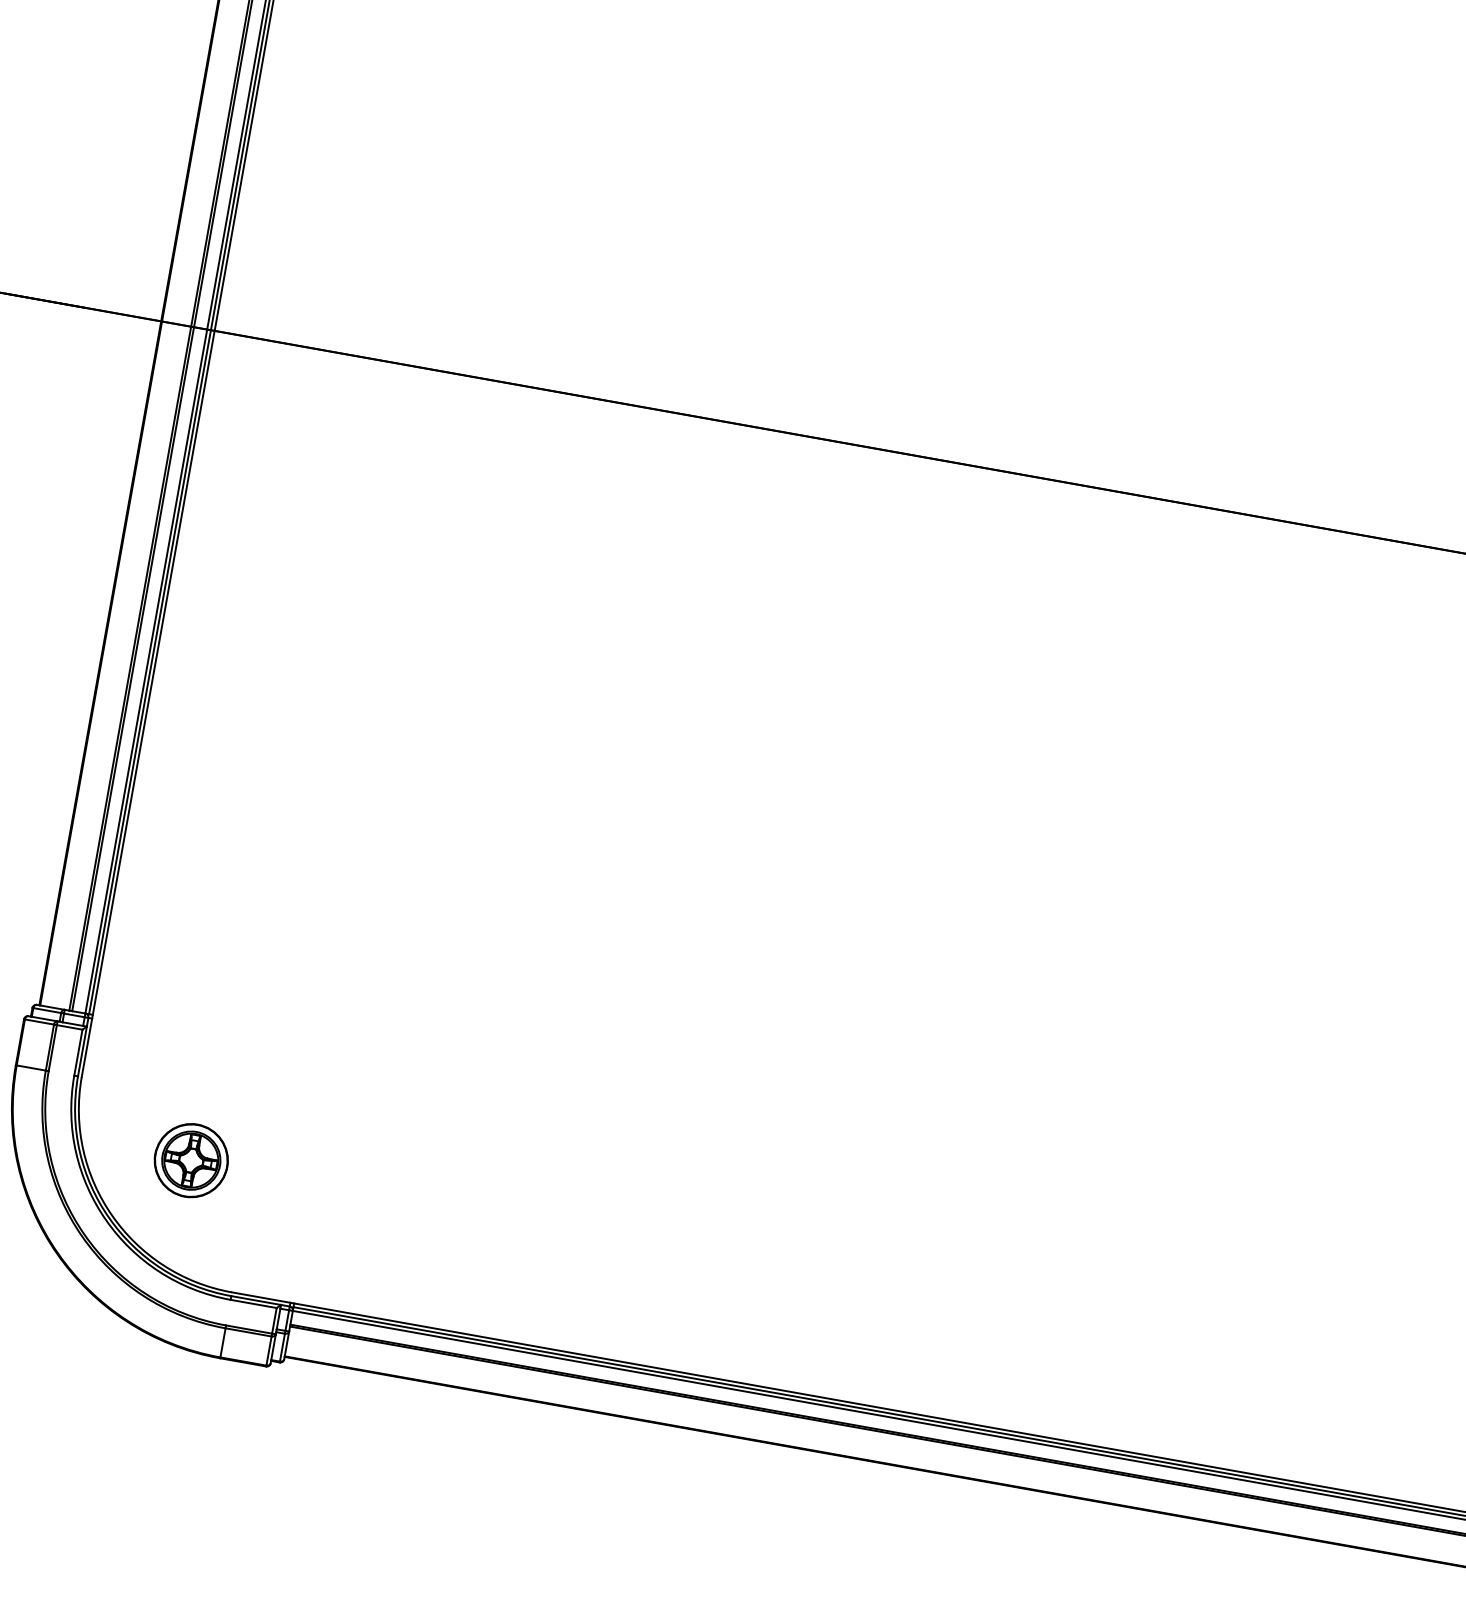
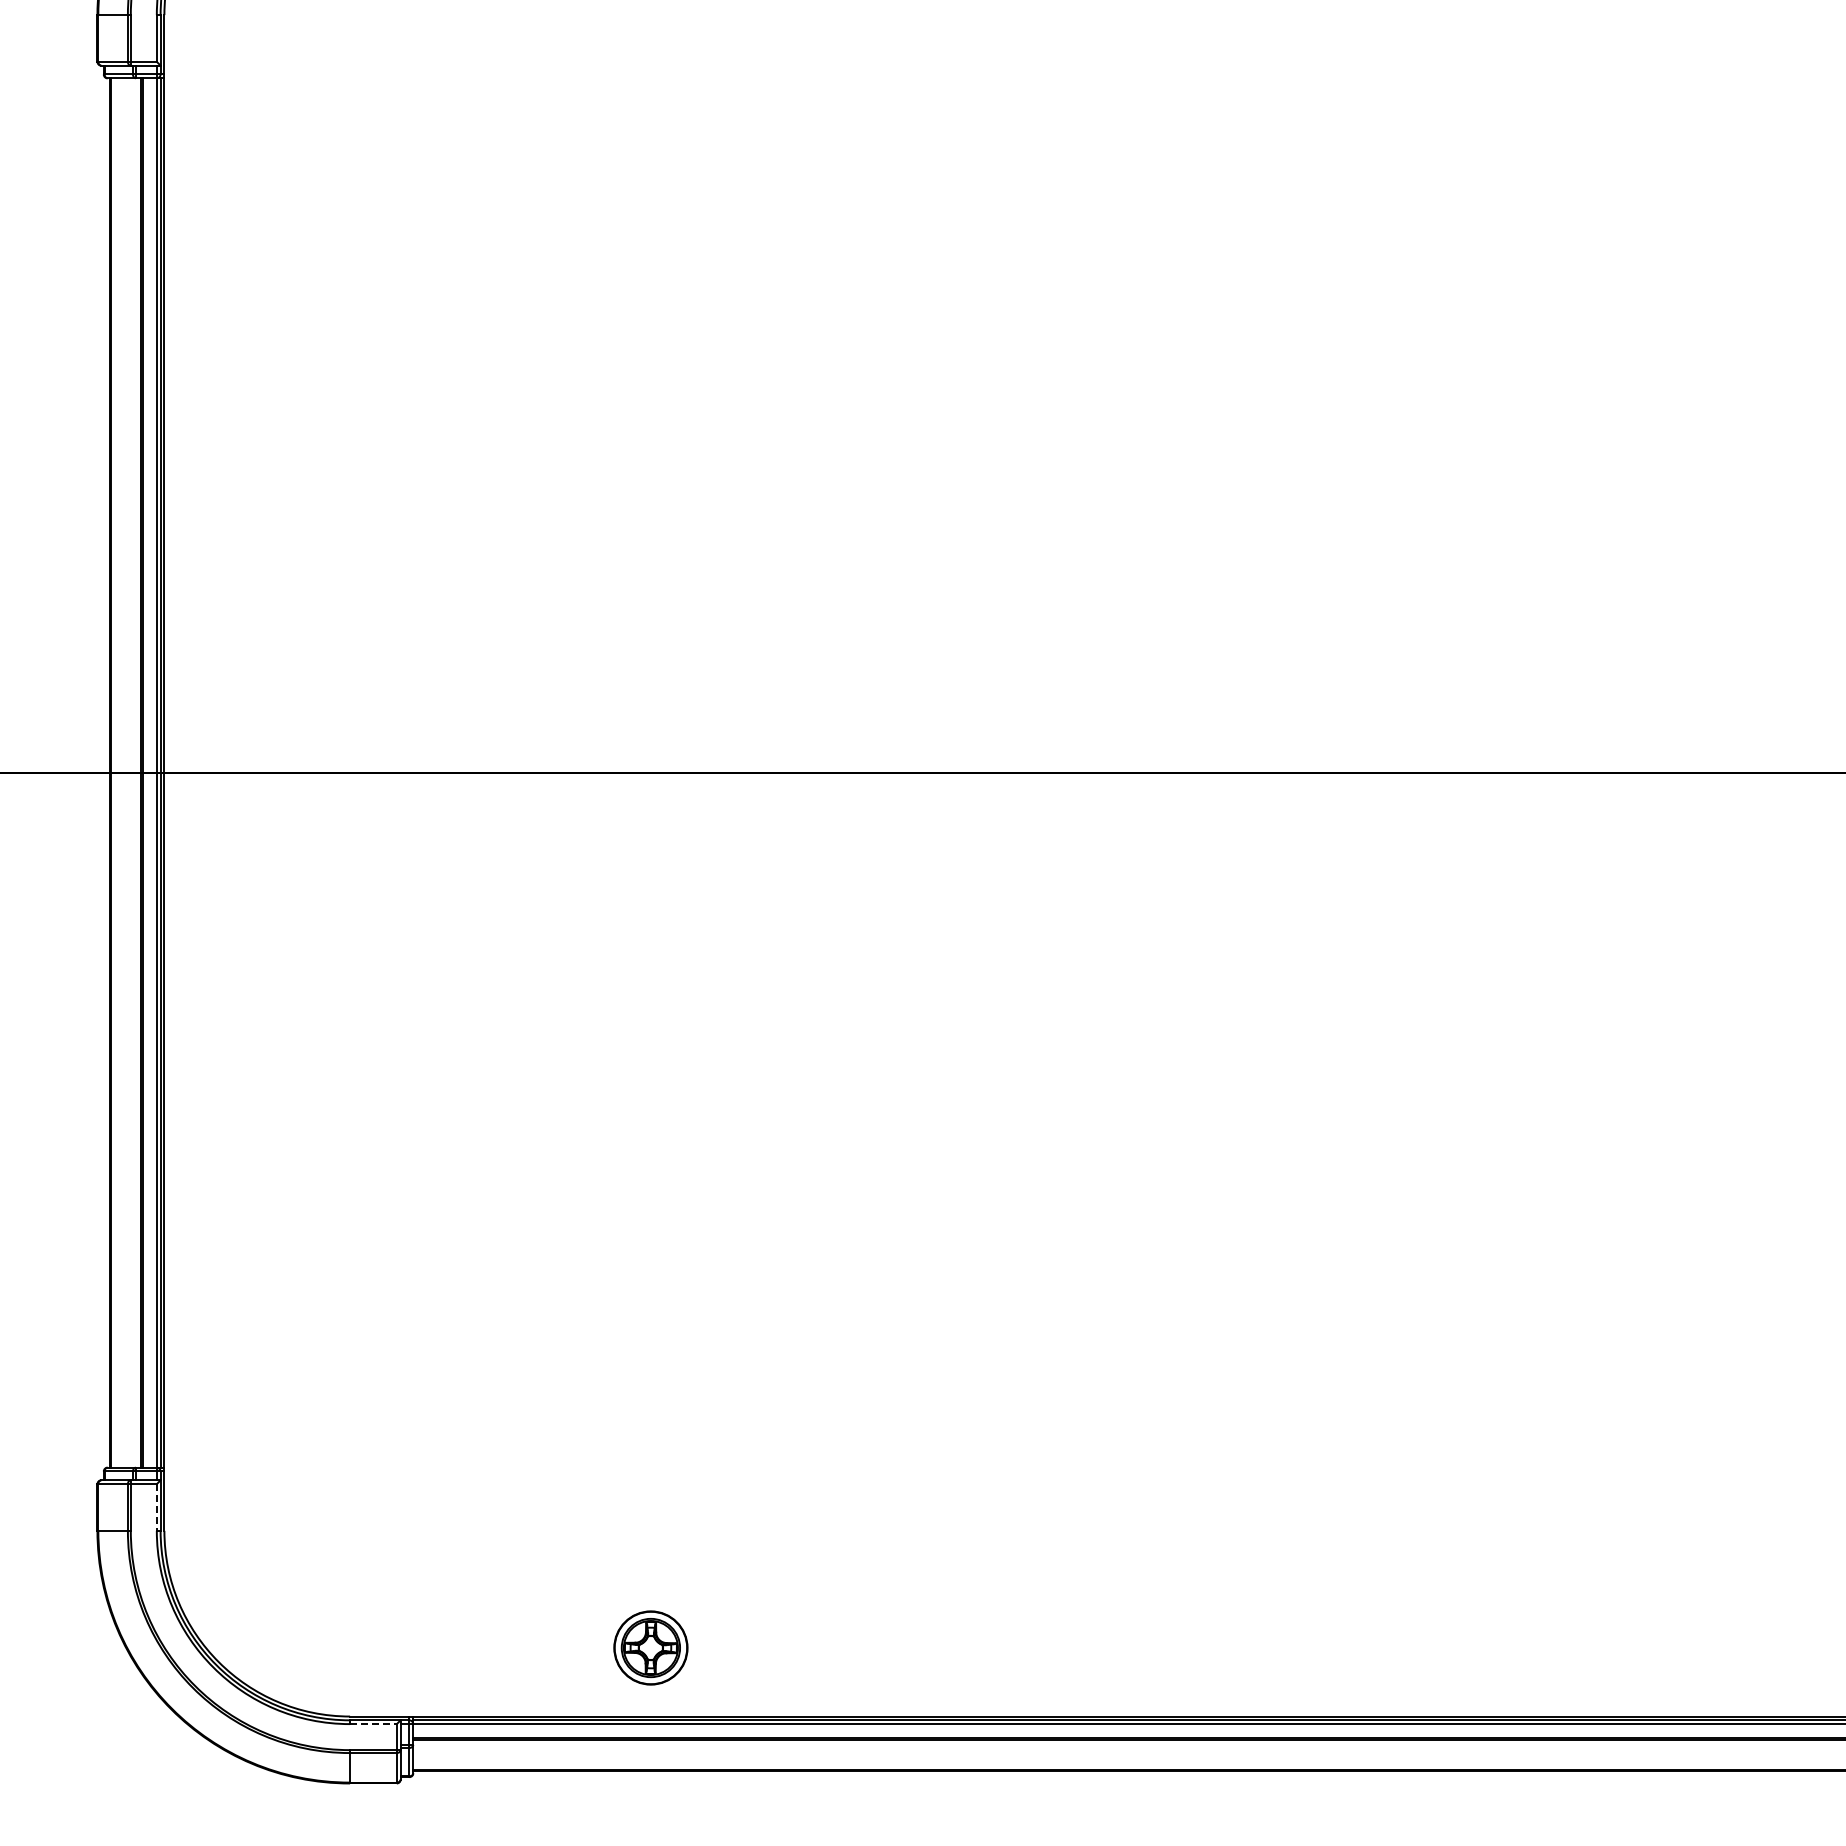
line: (78, 1052) -> (156, 1507), solid -> dashed
part: (190, 1160) -> (650, 1647), moved
line: (253, 1304) -> (373, 1724), solid -> dashed

